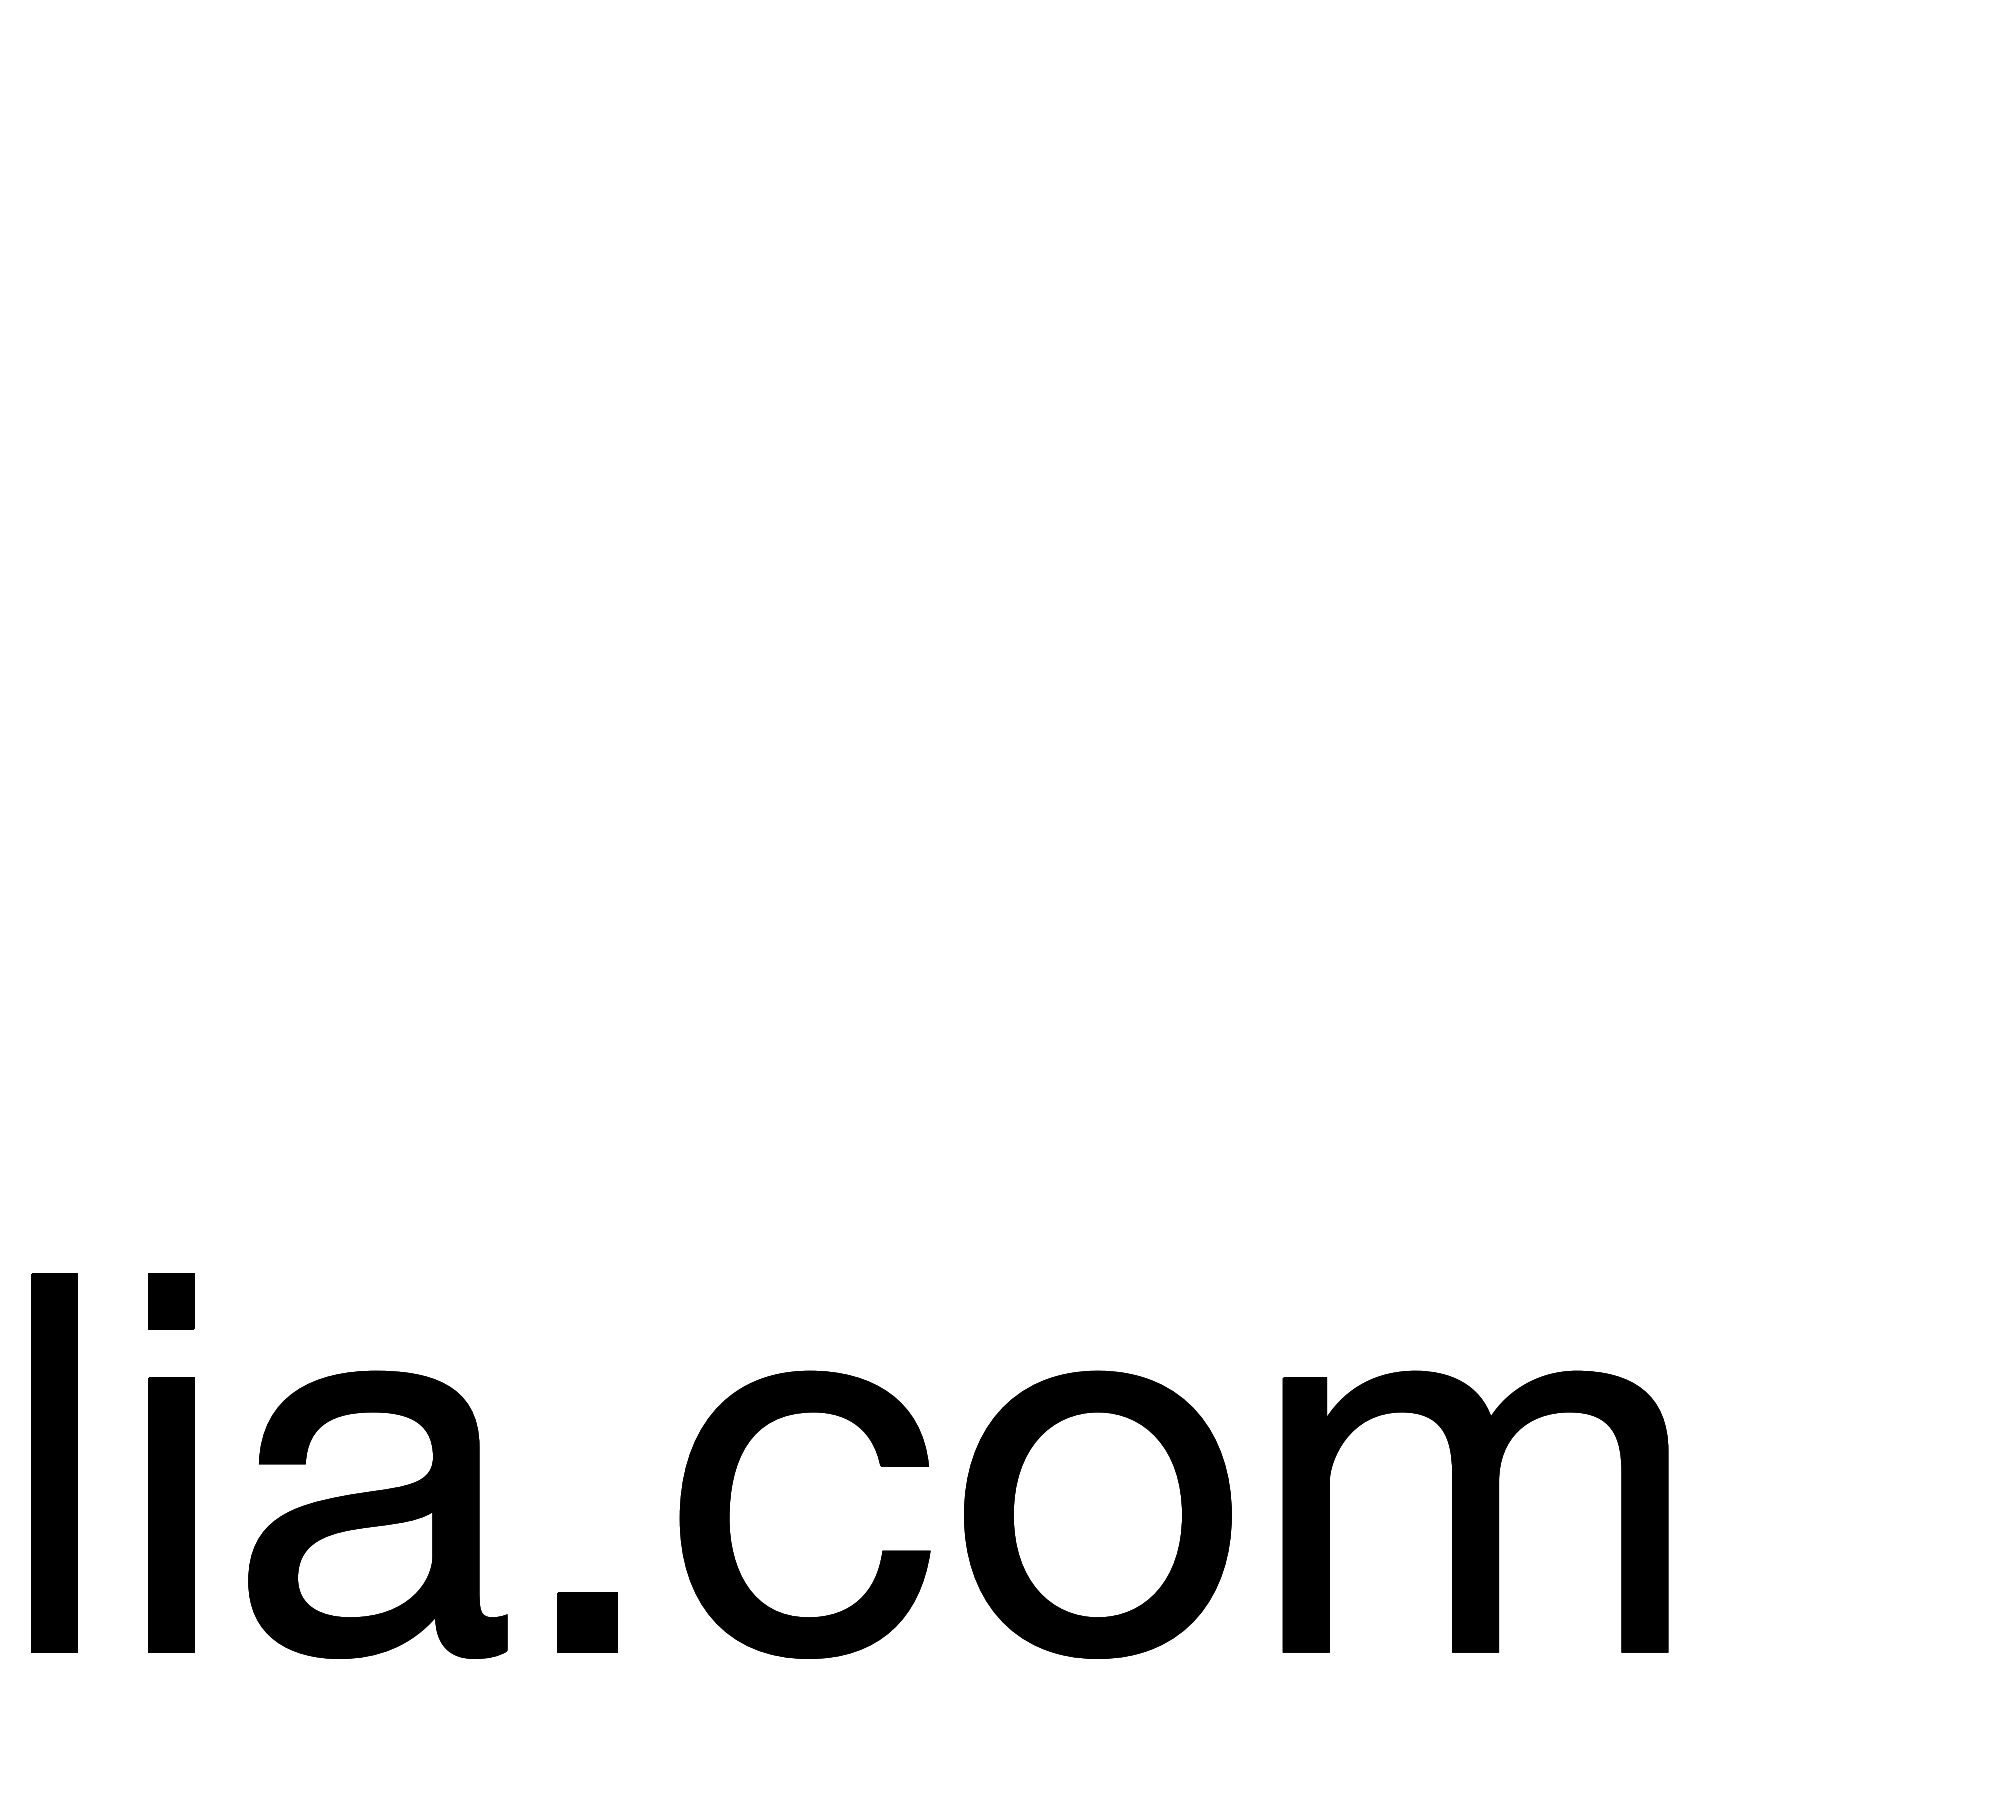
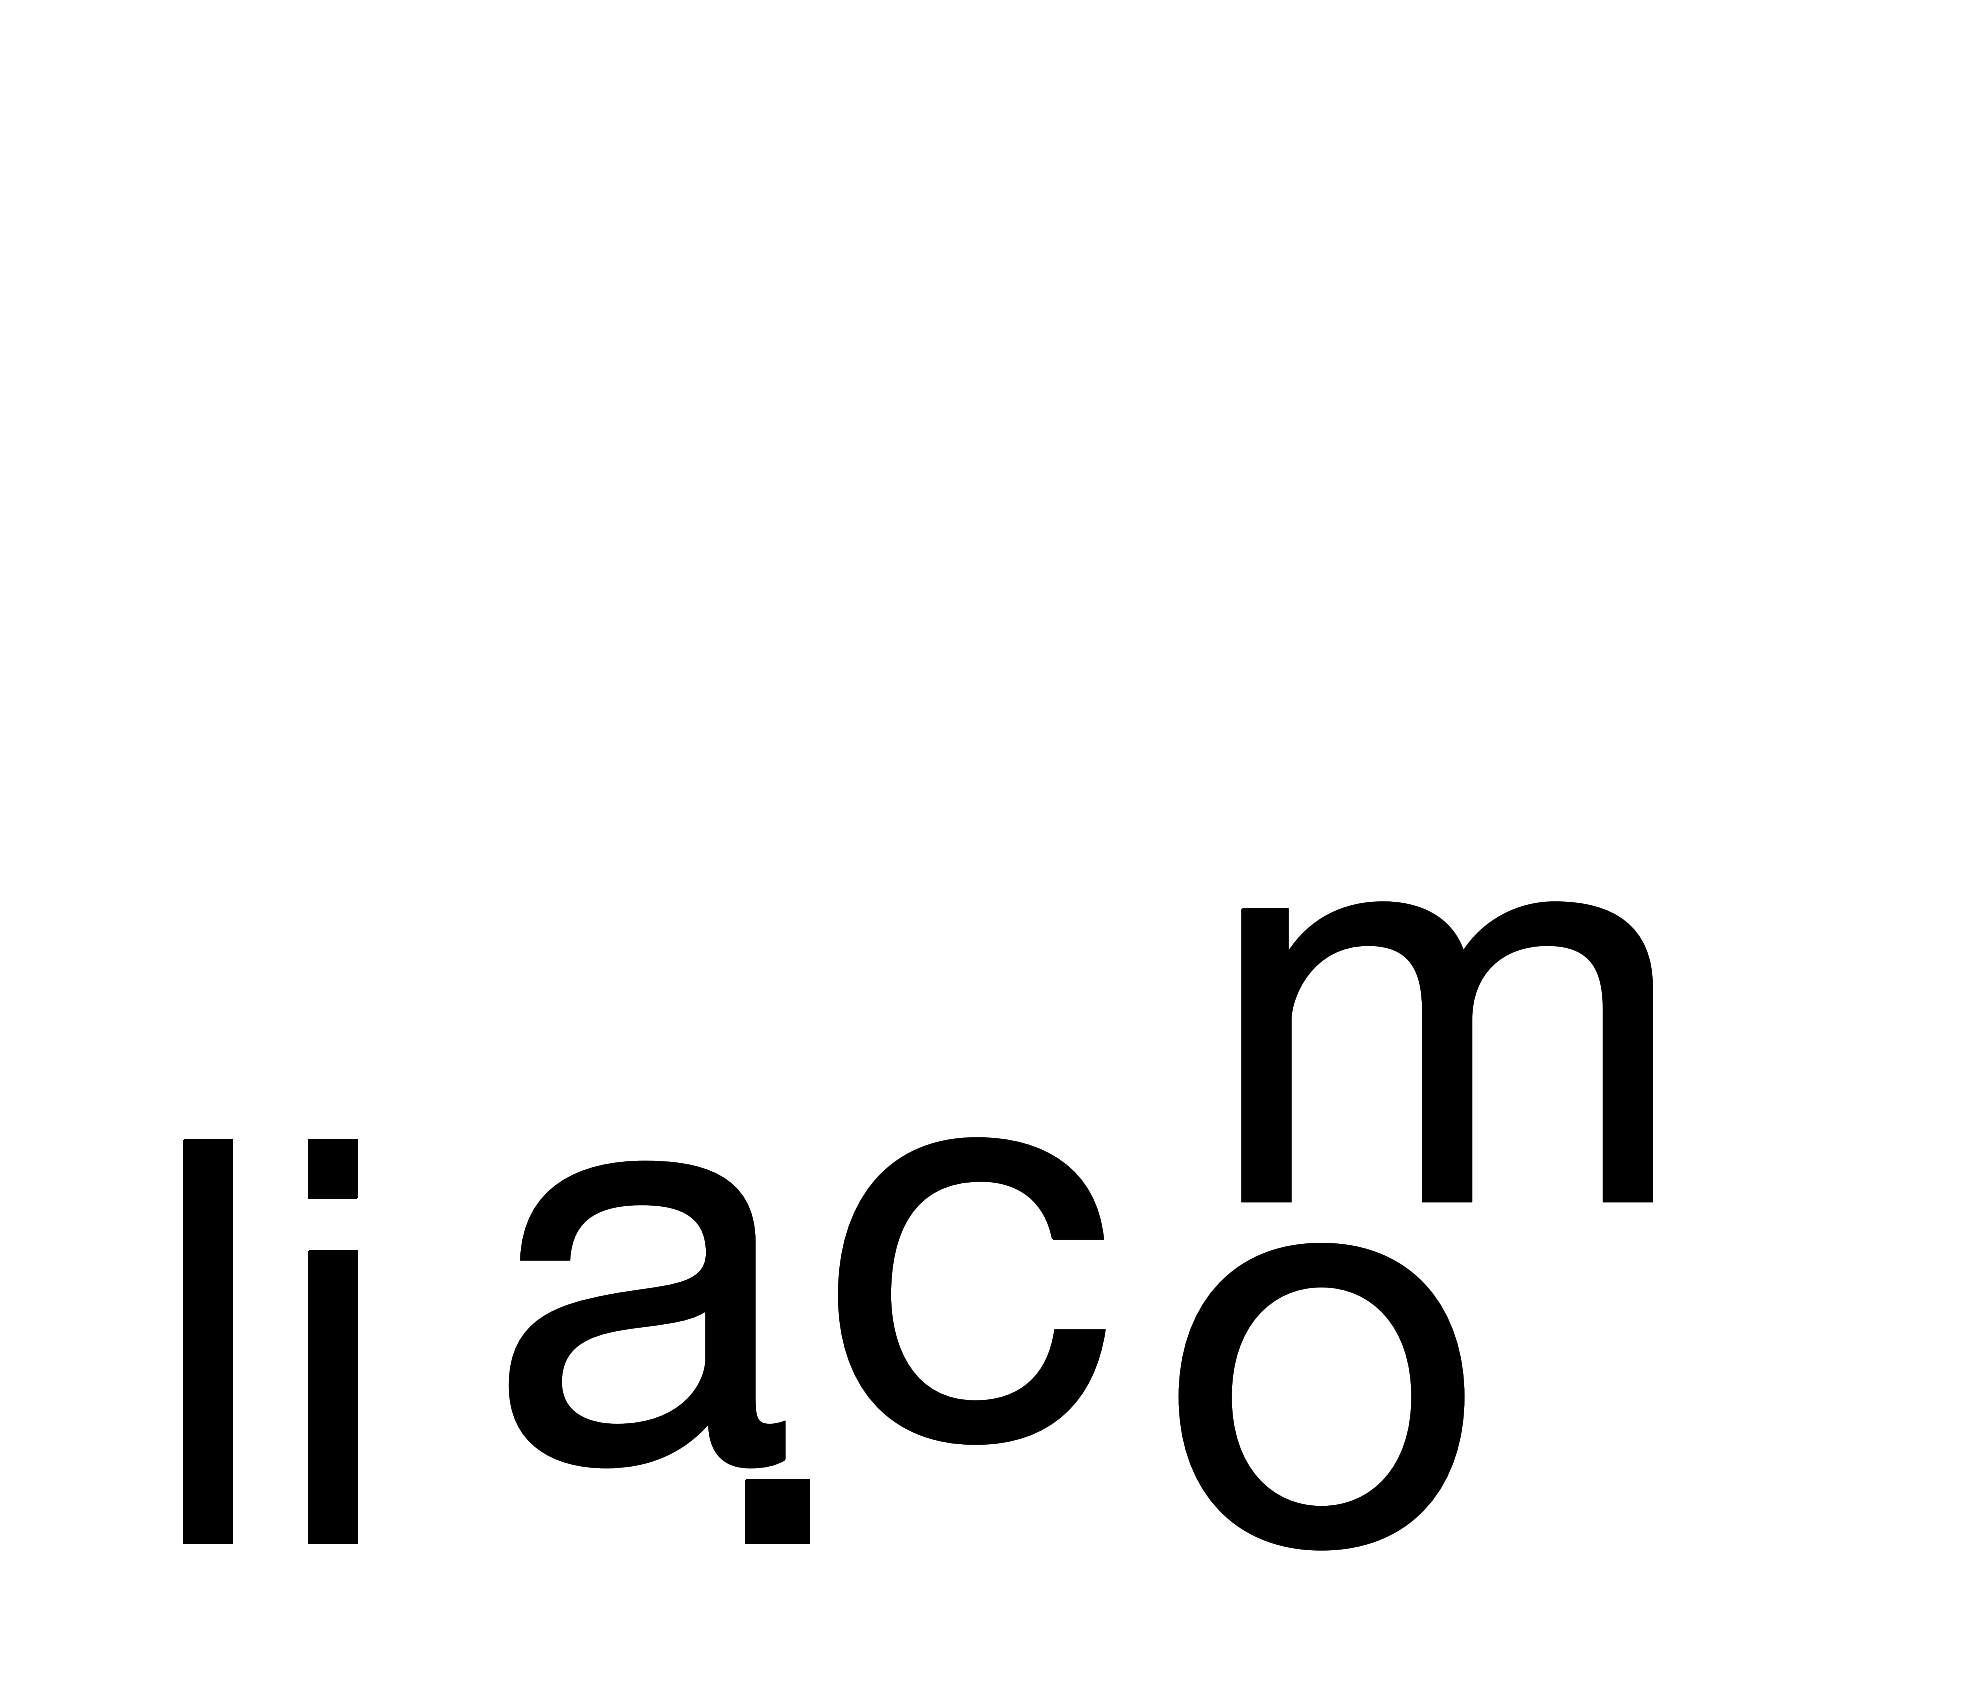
part: (1475, 1511) -> (1447, 1051), moved
part: (377, 1514) -> (646, 1314), moved
part: (729, 1514) -> (891, 1290), moved

